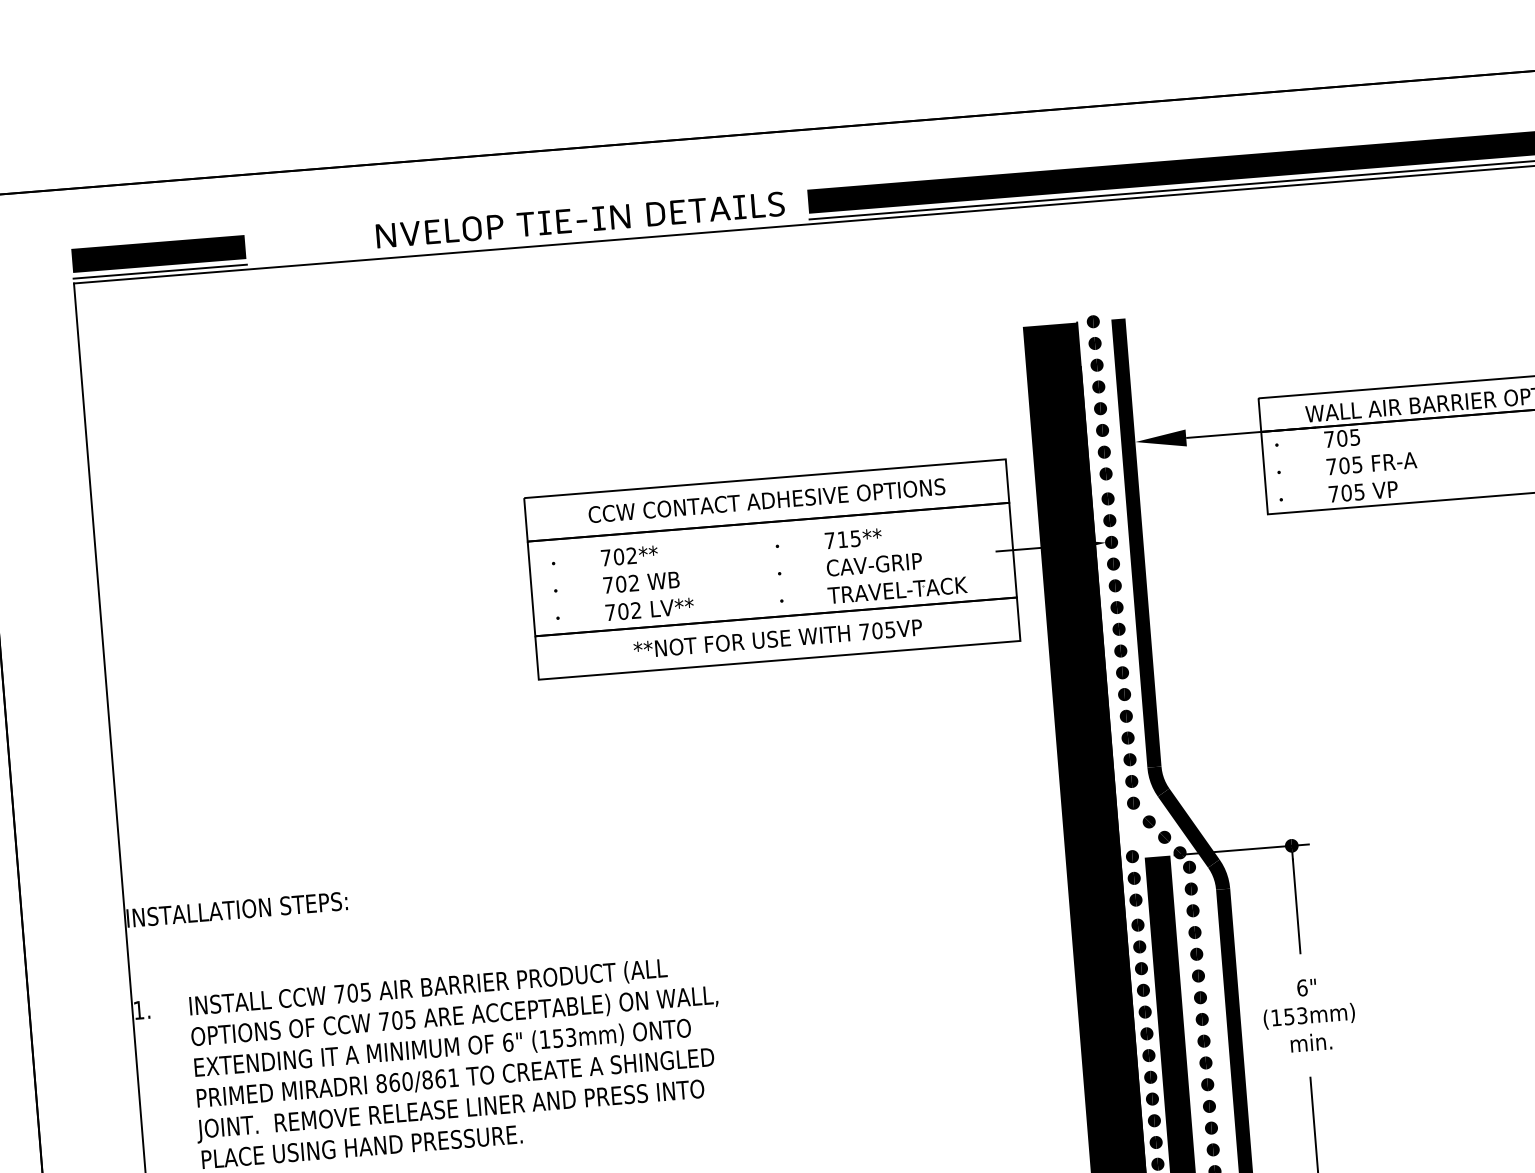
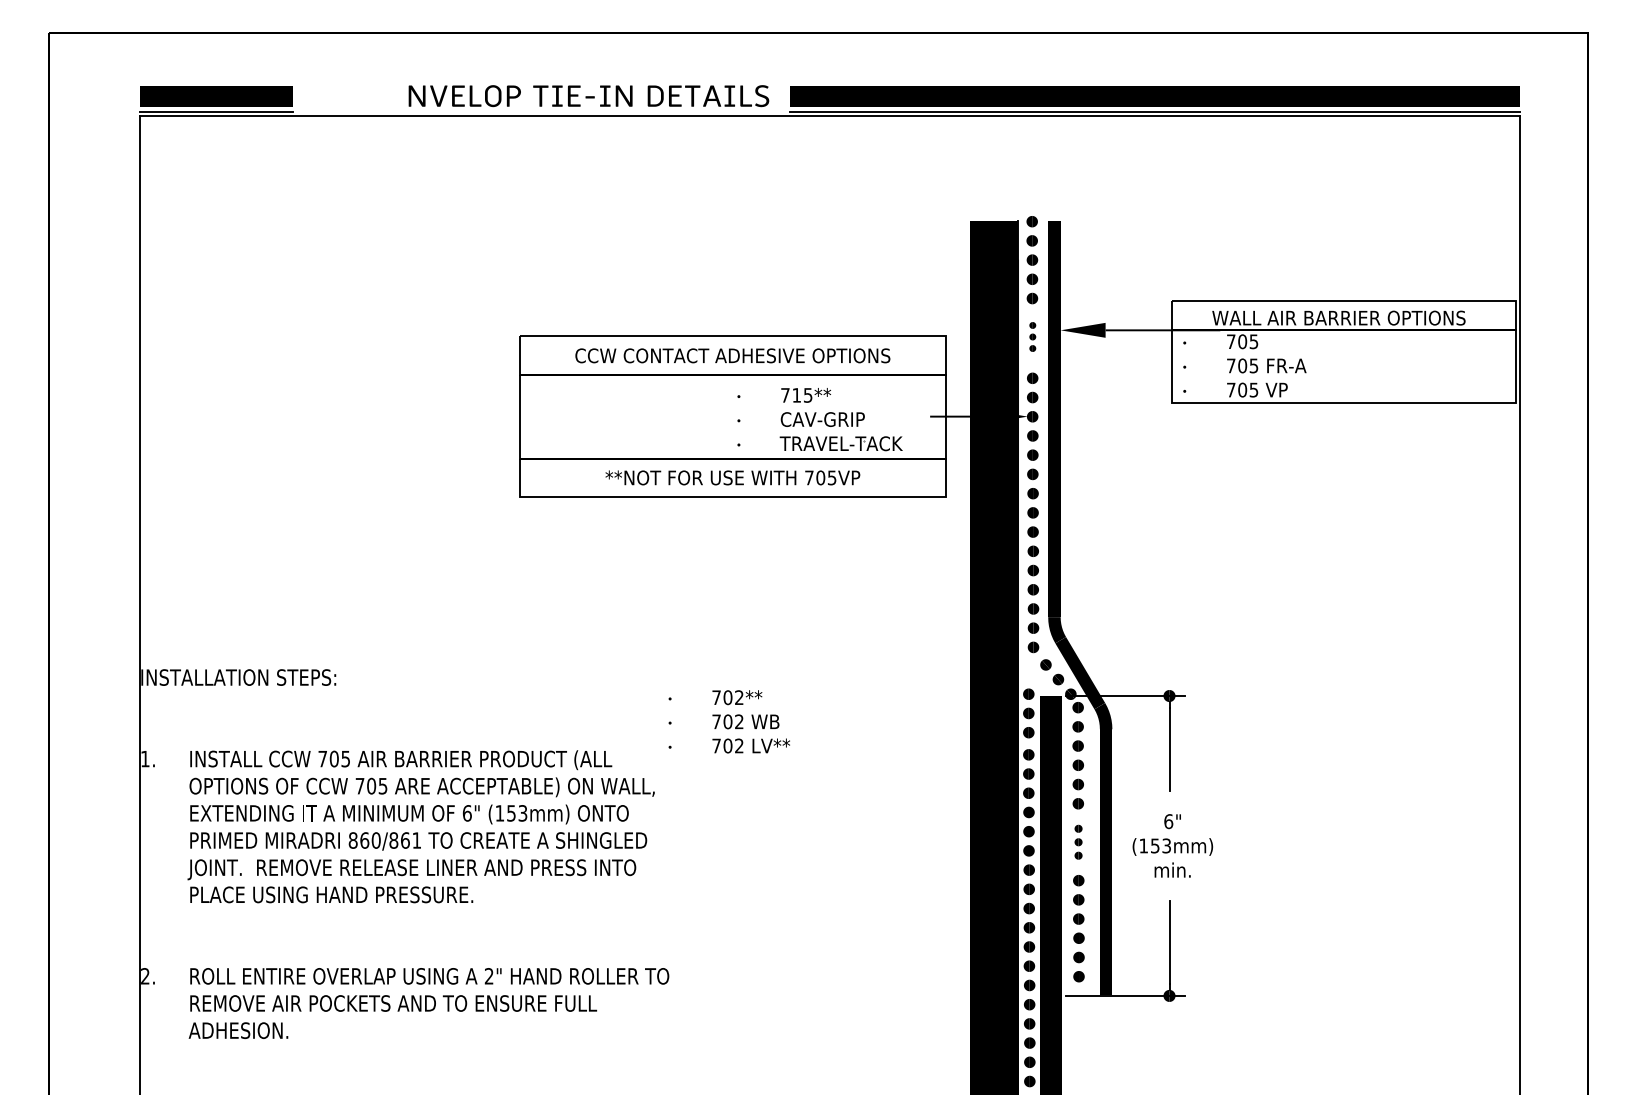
part: (1104, 451) -> (1032, 336), size x0.6
text: (621, 583) -> (728, 721), moved
part: (1202, 1019) -> (1078, 842), size x0.7

